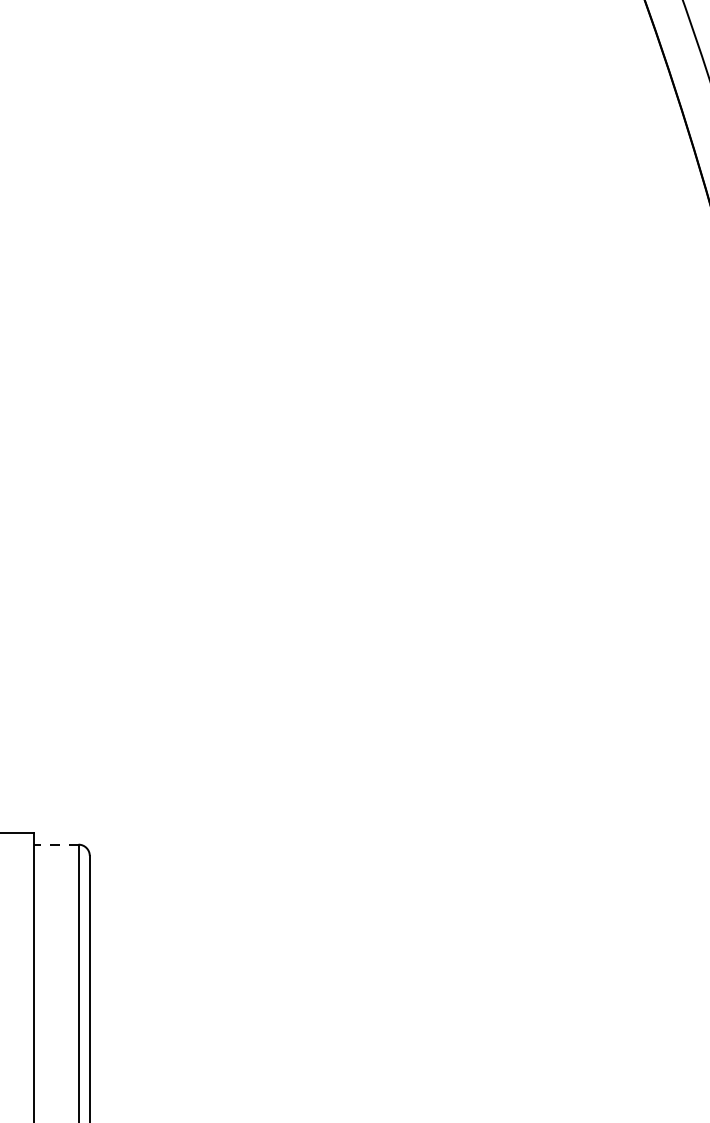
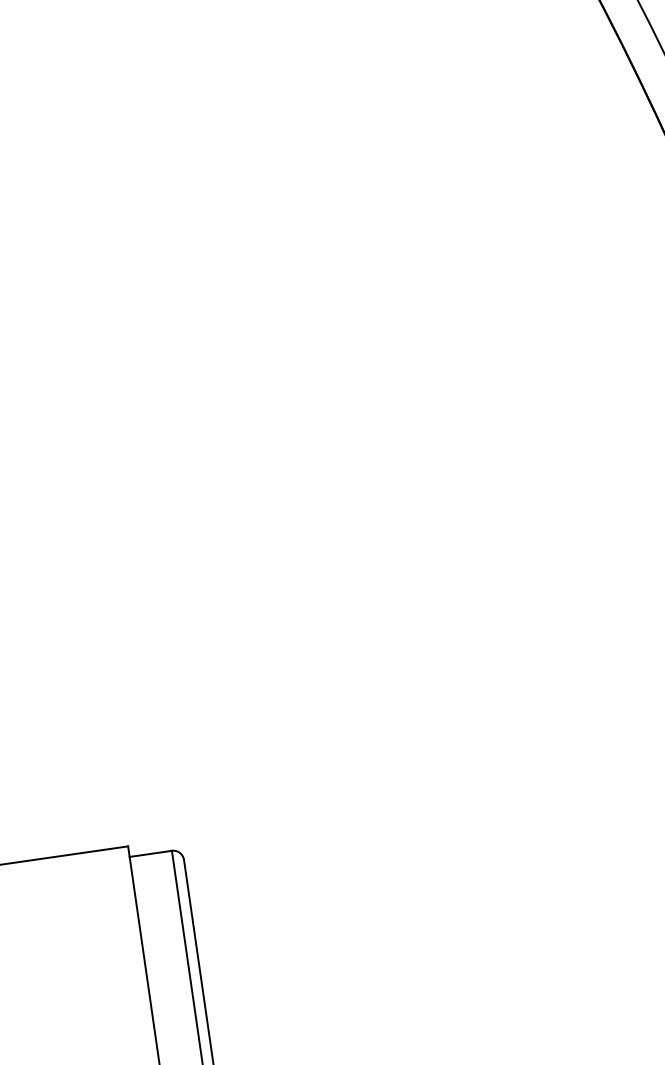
line: (55, 844) -> (150, 853), dashed -> solid

